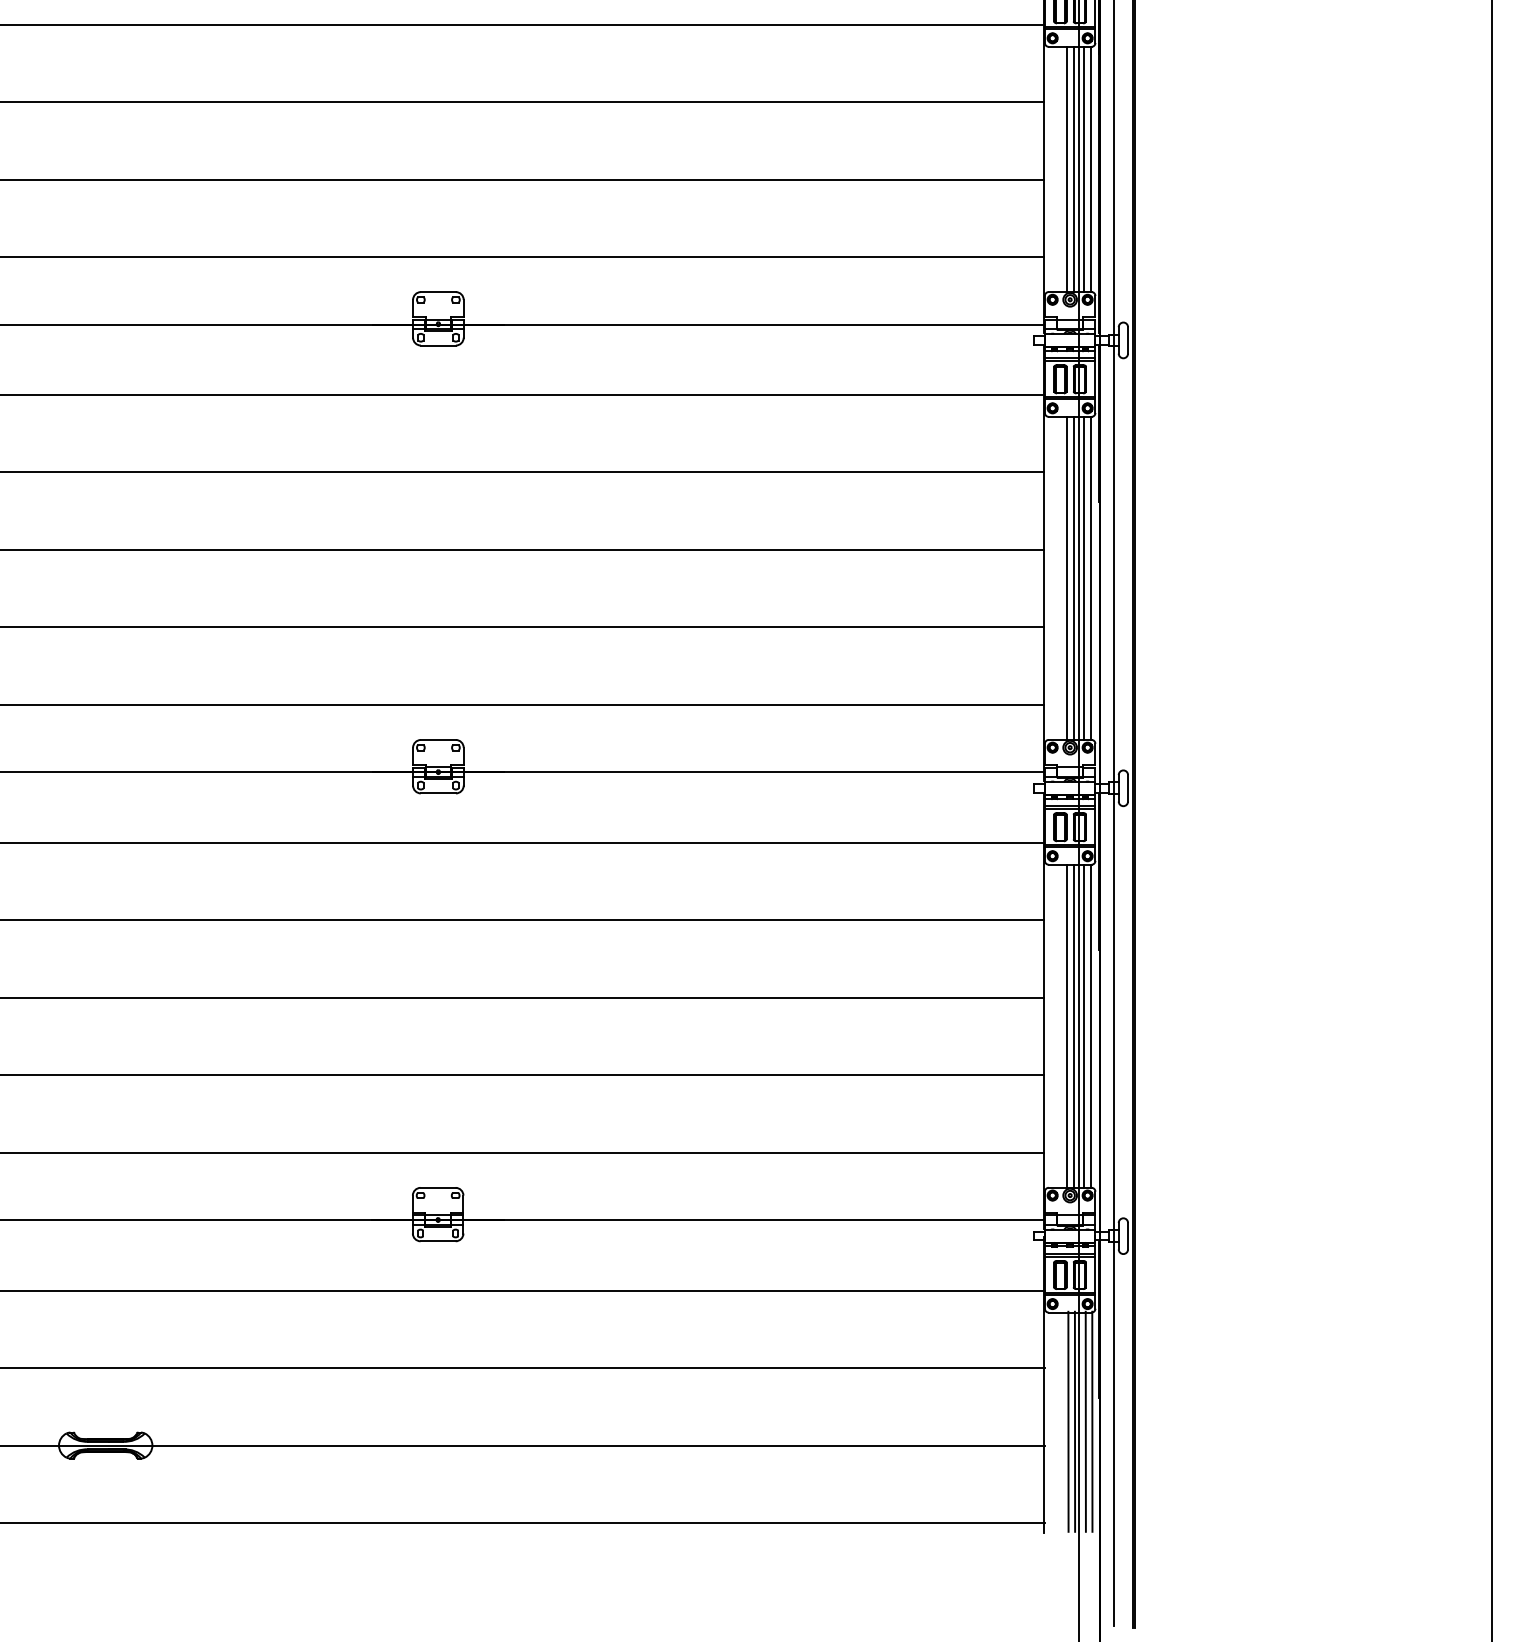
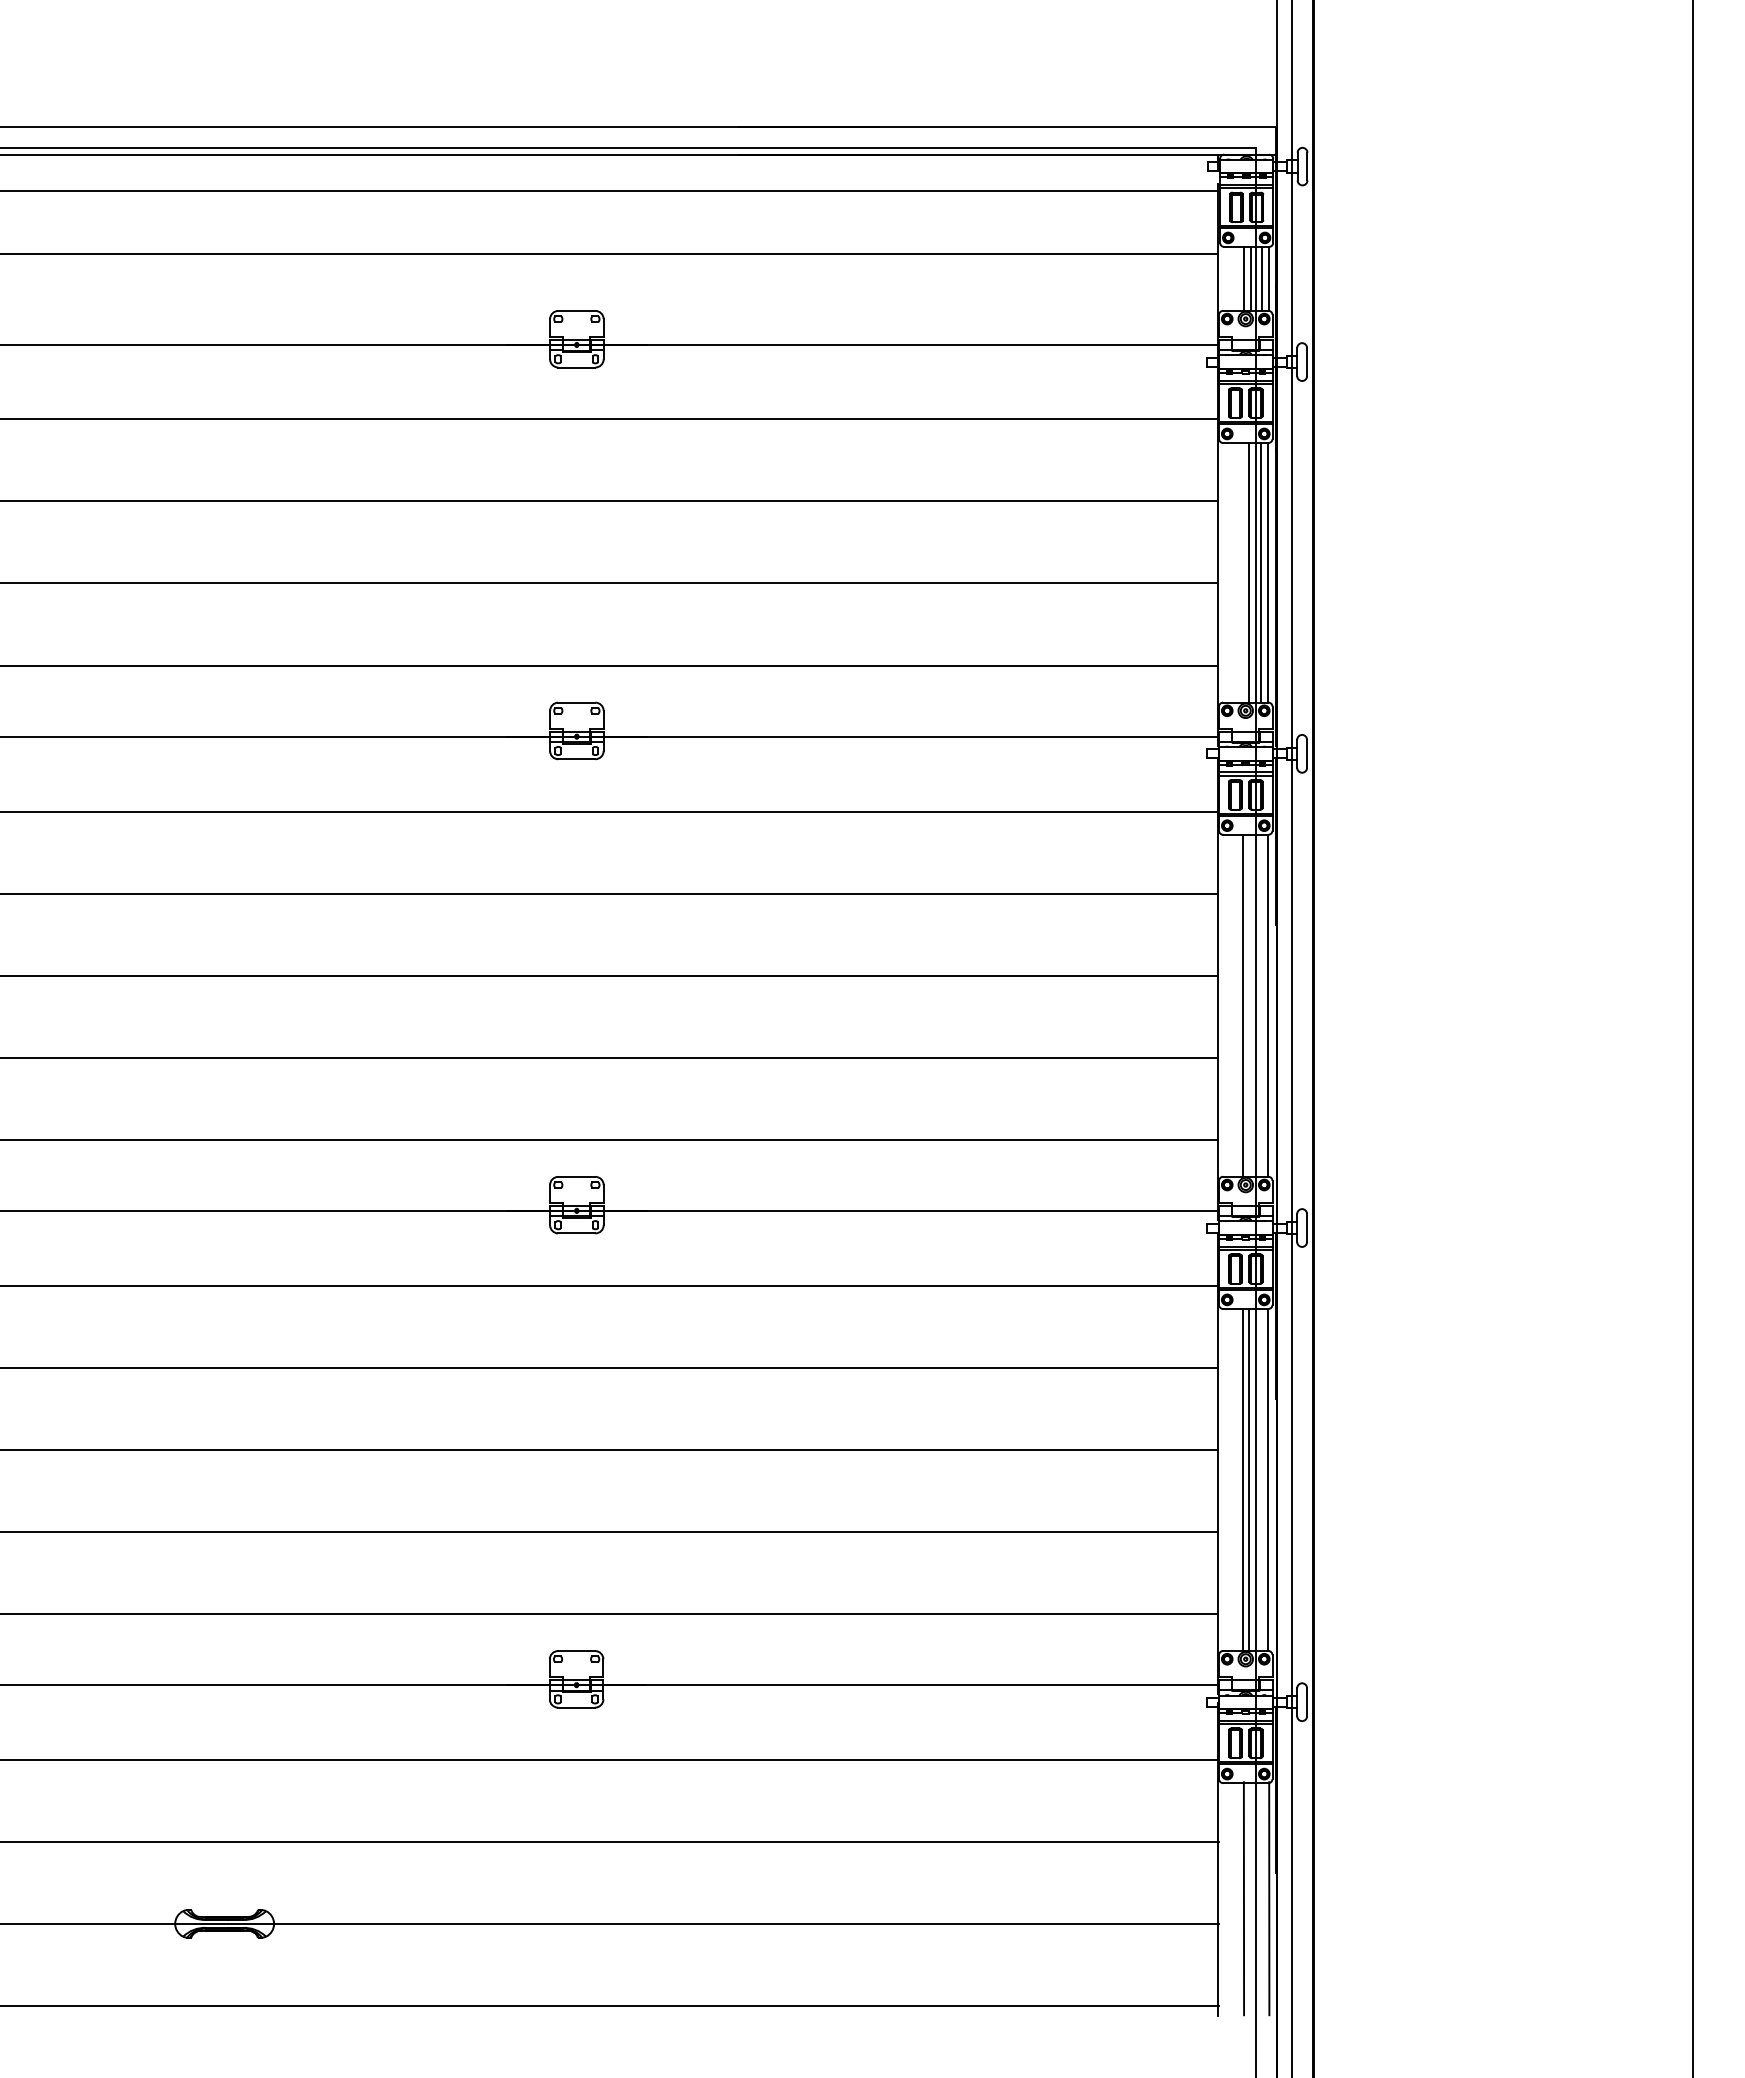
line: (1067, 169) -> (1242, 572), removed
line: (1073, 578) -> (1249, 1005), removed
line: (1084, 578) -> (1260, 1005), removed
line: (1084, 1025) -> (1260, 1479), removed
line: (1074, 1421) -> (1250, 1898), removed
line: (1085, 1421) -> (1262, 1898), removed

